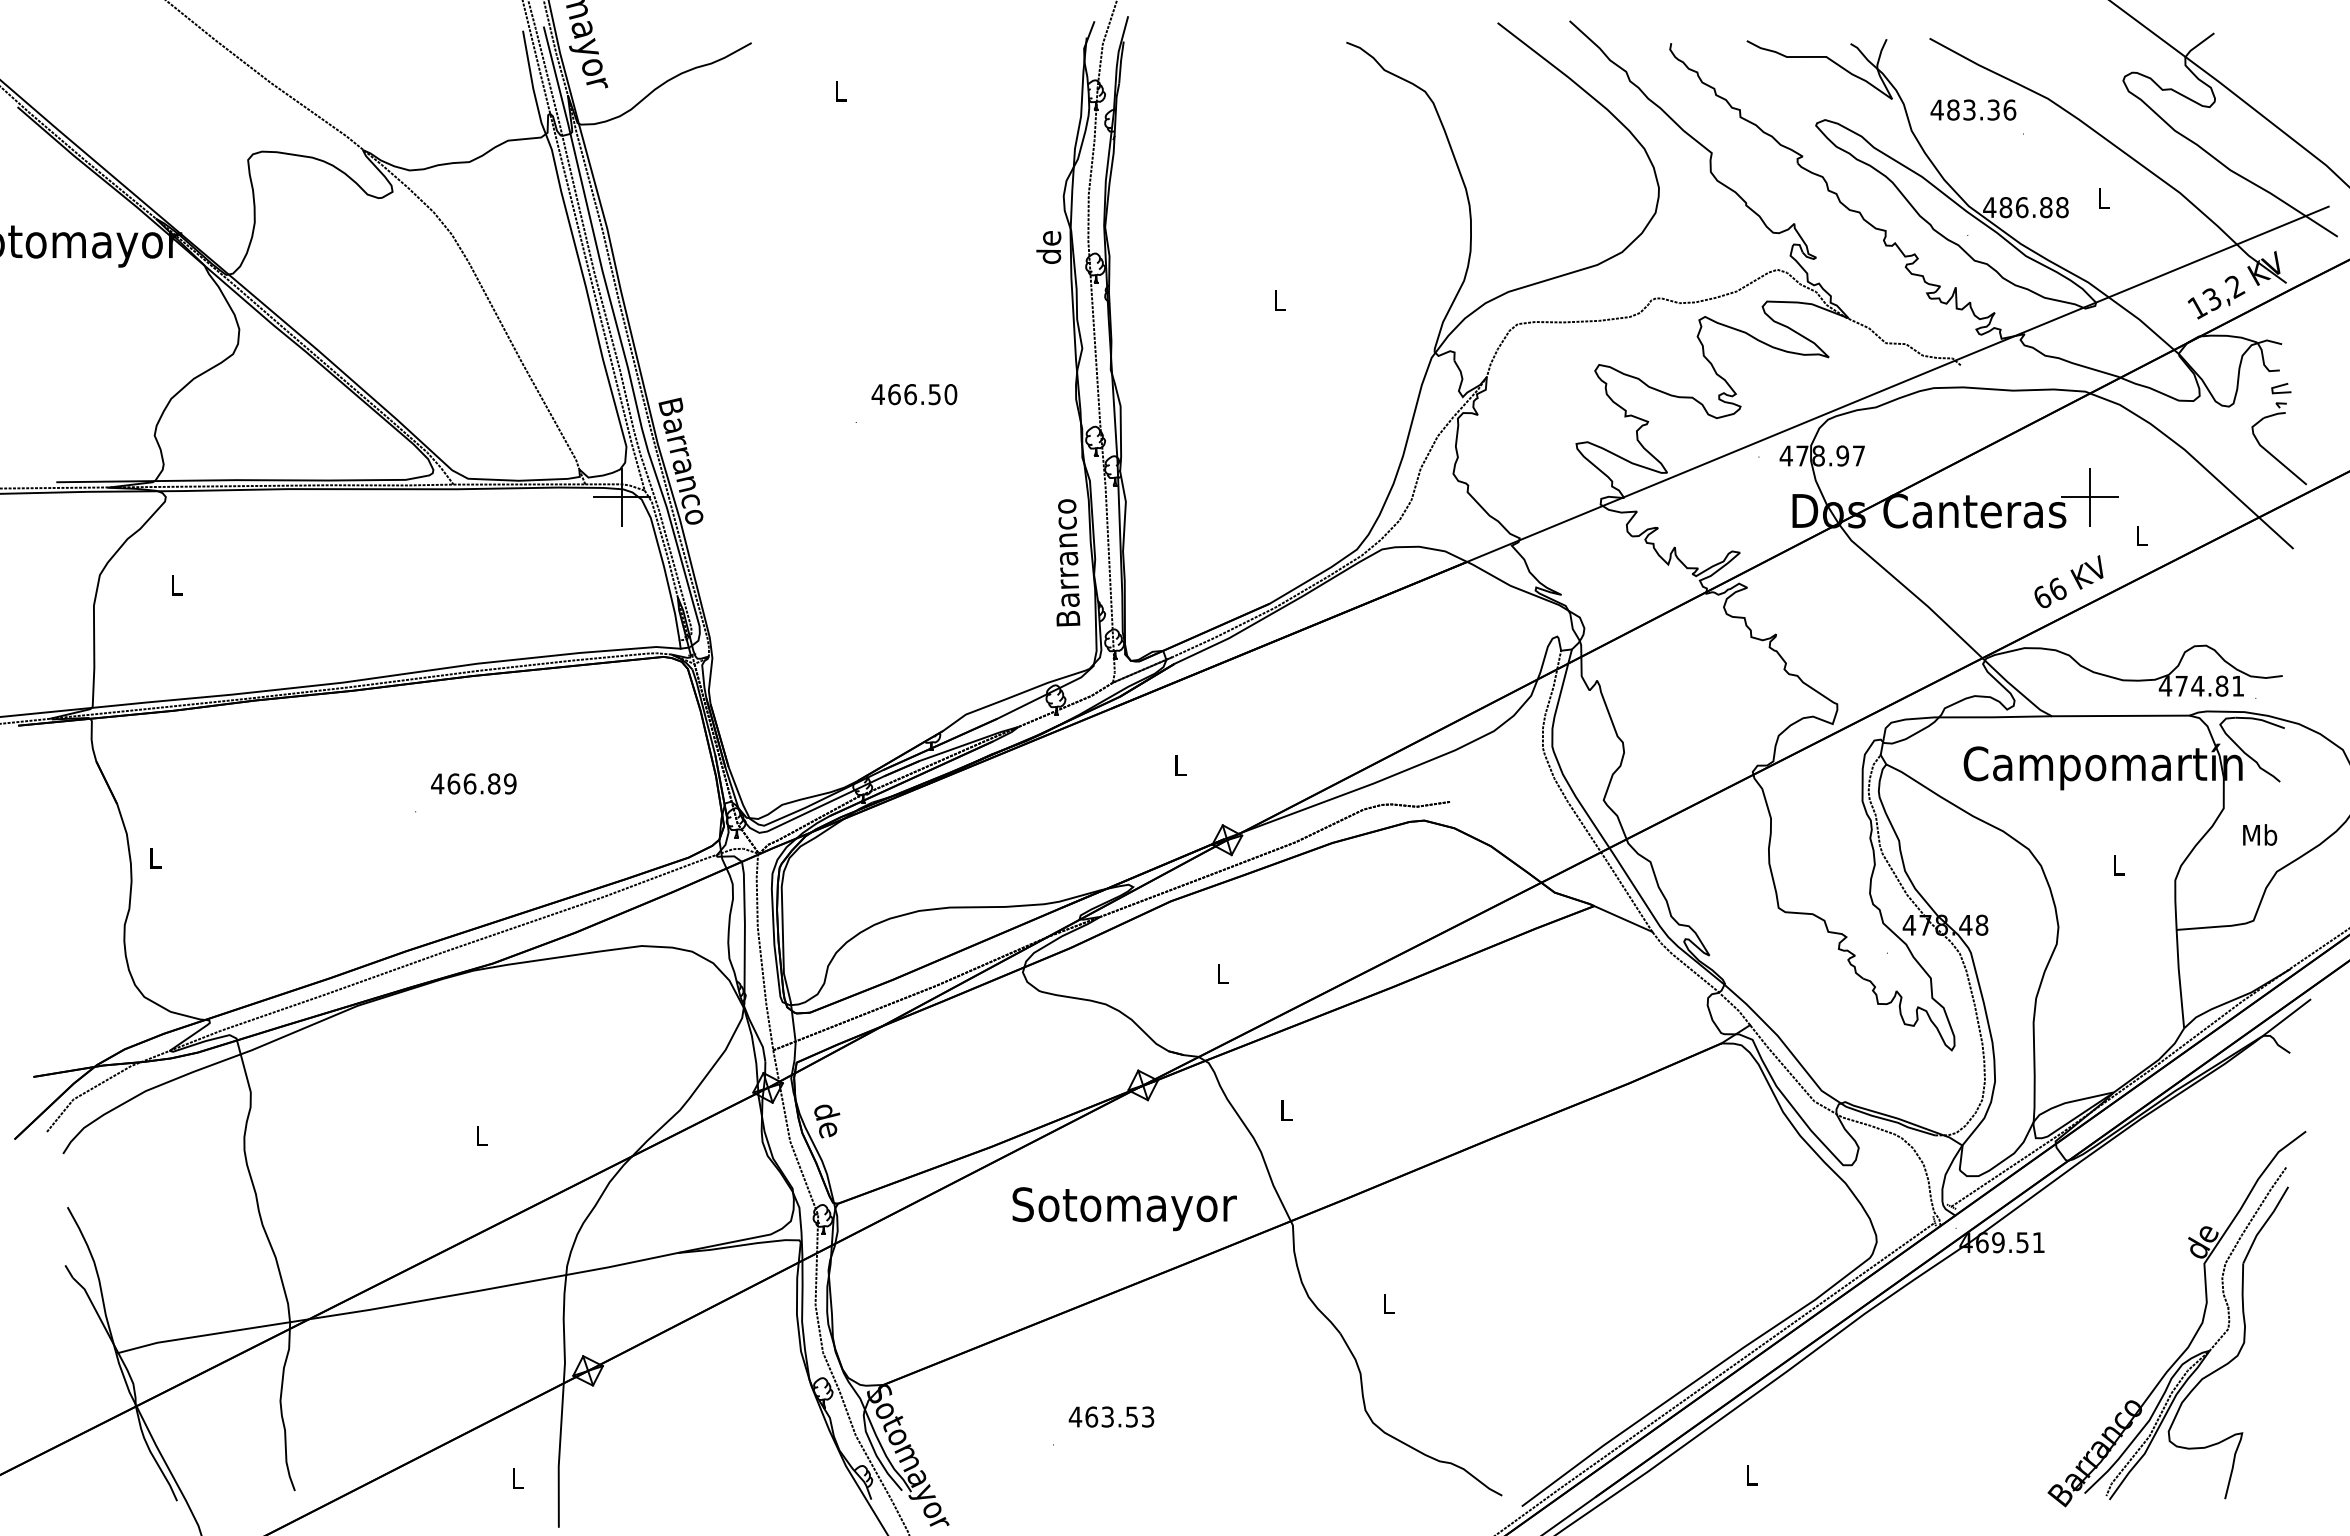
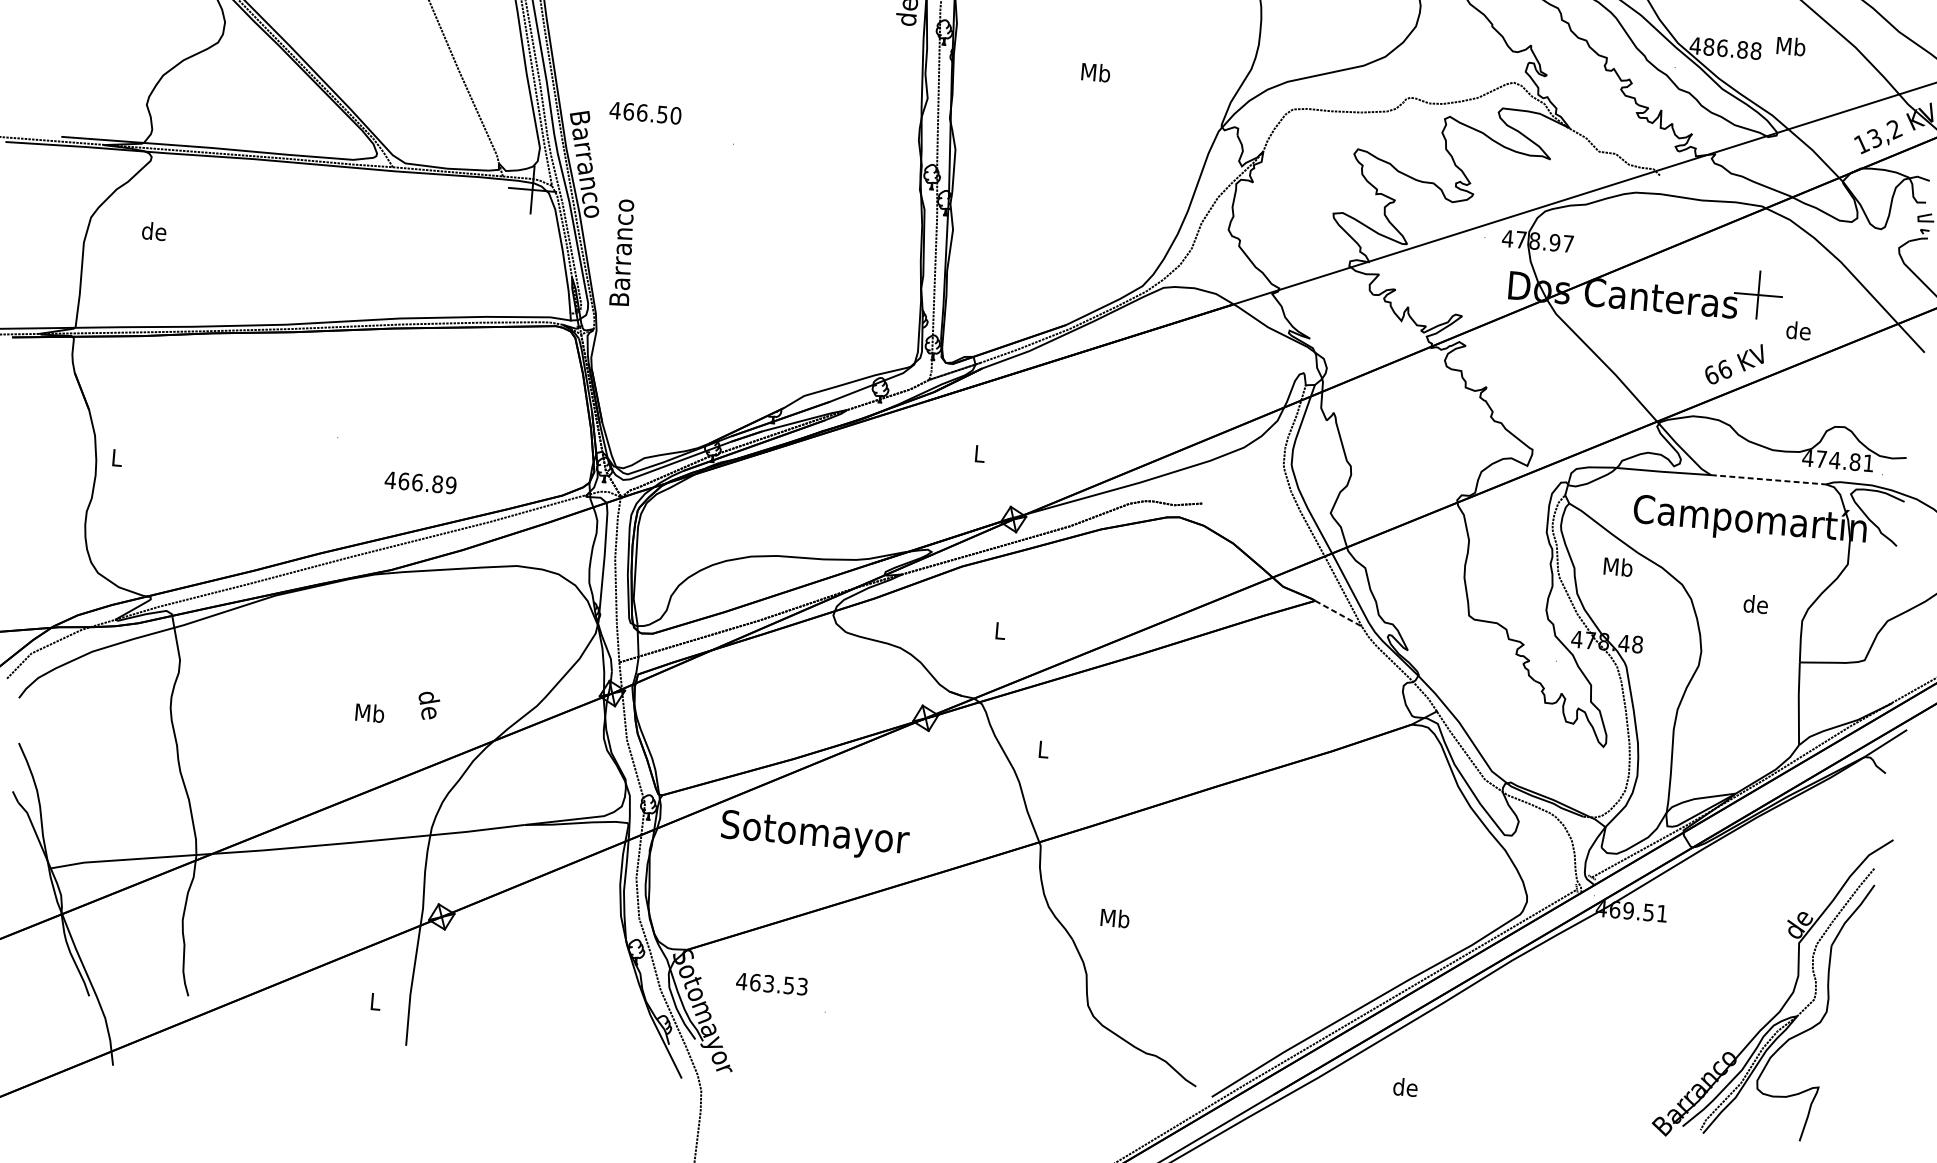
text: (2103, 198) -> (1791, 46), L -> Mb
text: (1279, 300) -> (1095, 72), L -> Mb
text: (914, 394) -> (645, 113), moved
text: (2141, 535) -> (1798, 330), L -> de
text: (1068, 562) -> (623, 252), moved
text: (176, 584) -> (154, 230), L -> de
line: (2120, 715) -> (1768, 479), solid -> dashed
text: (473, 783) -> (420, 482), moved
text: (2260, 834) -> (1618, 566), moved
text: (2118, 865) -> (1755, 604), L -> de
line: (1623, 918) -> (1338, 613), solid -> dashed
text: (827, 1121) -> (429, 706), moved
text: (482, 1135) -> (370, 712), L -> Mb
text: (1124, 1209) -> (814, 835), moved
text: (1388, 1303) -> (1114, 917), L -> Mb
text: (1111, 1416) -> (772, 983), moved
text: (1750, 1474) -> (1405, 1086), L -> de

